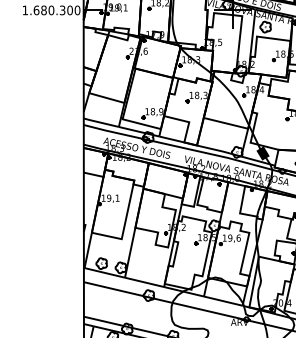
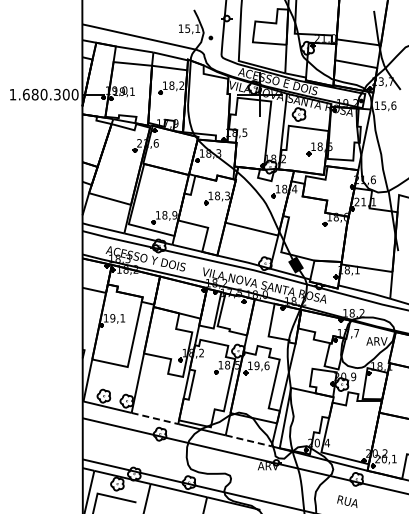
line: (144, 282) -> (154, 418), solid -> dashed
line: (223, 300) -> (248, 440), solid -> dashed

